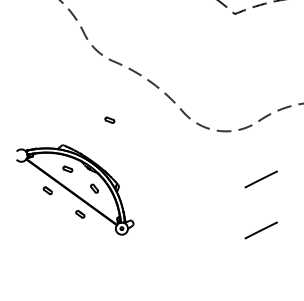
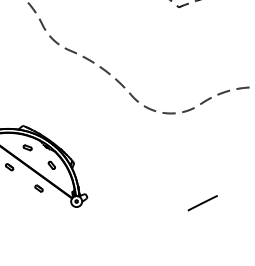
part: (109, 119) -> (65, 102), removed
line: (260, 179) -> (202, 157), removed

